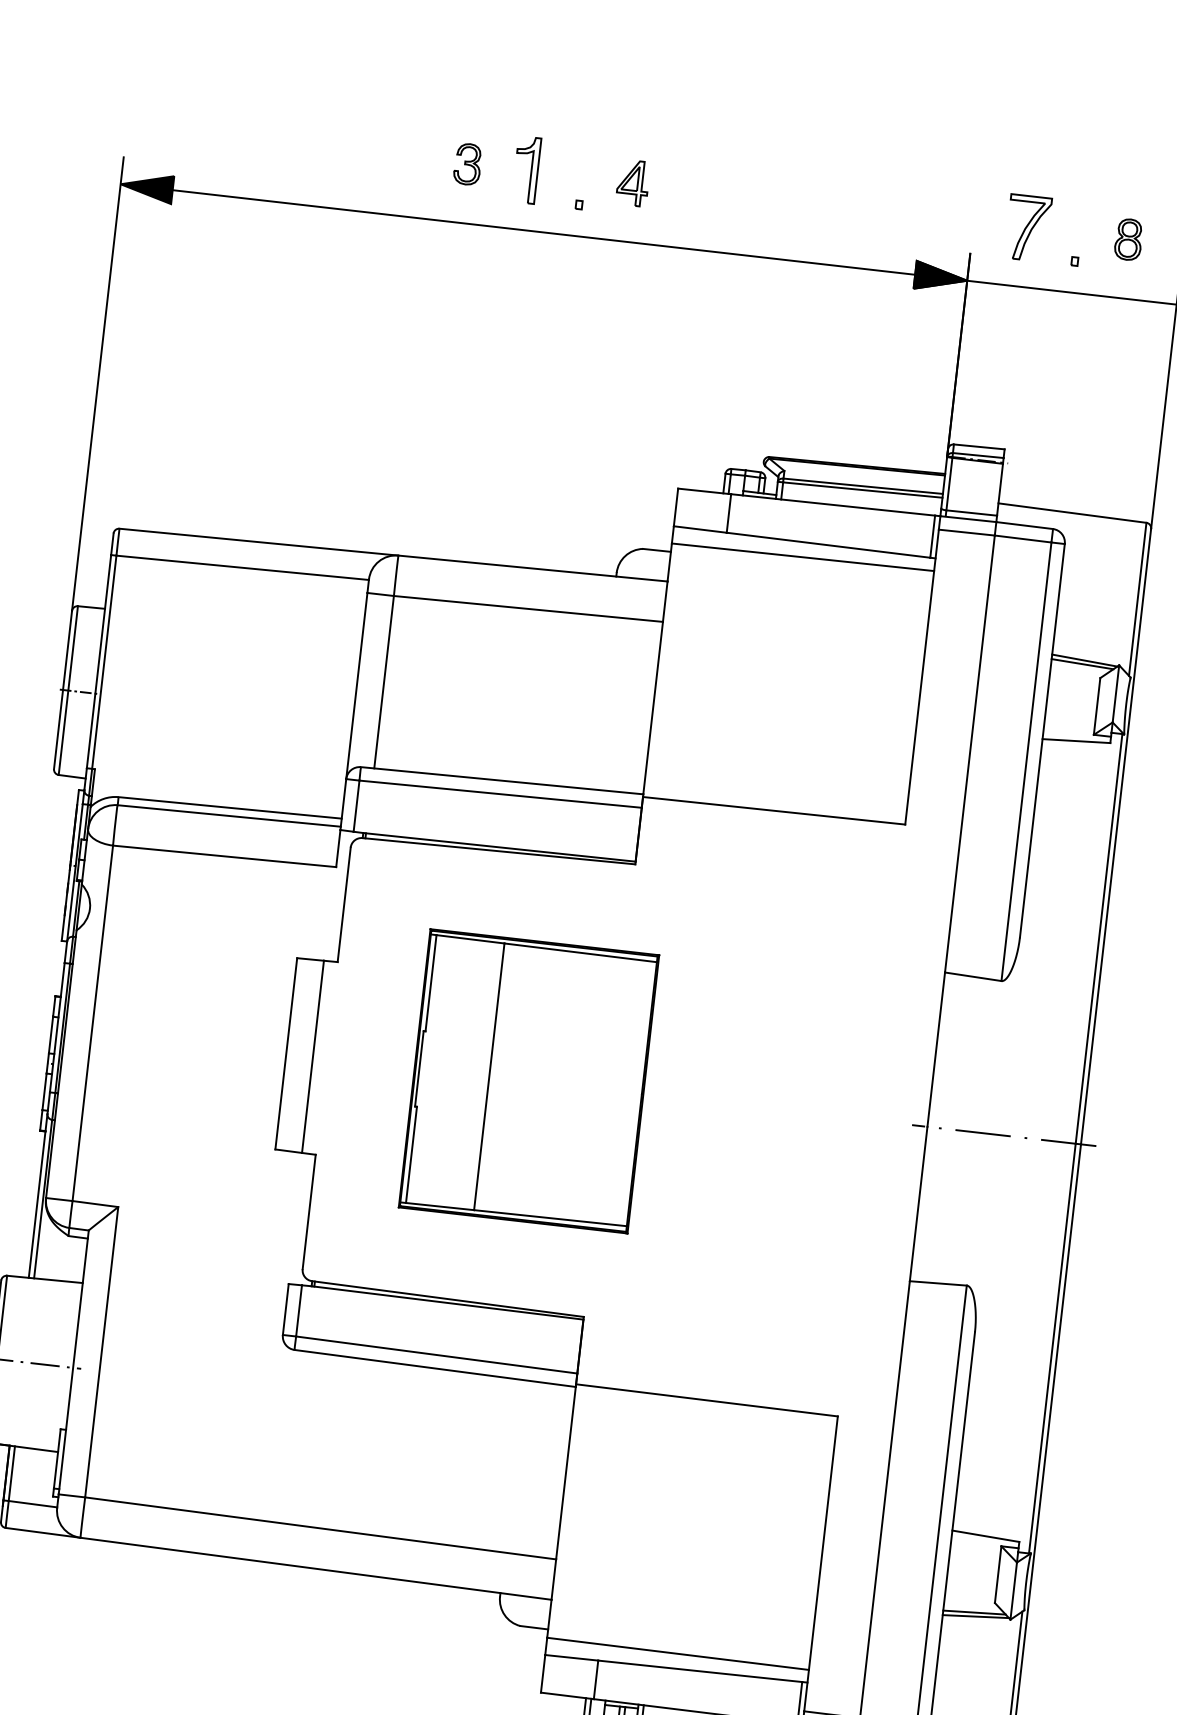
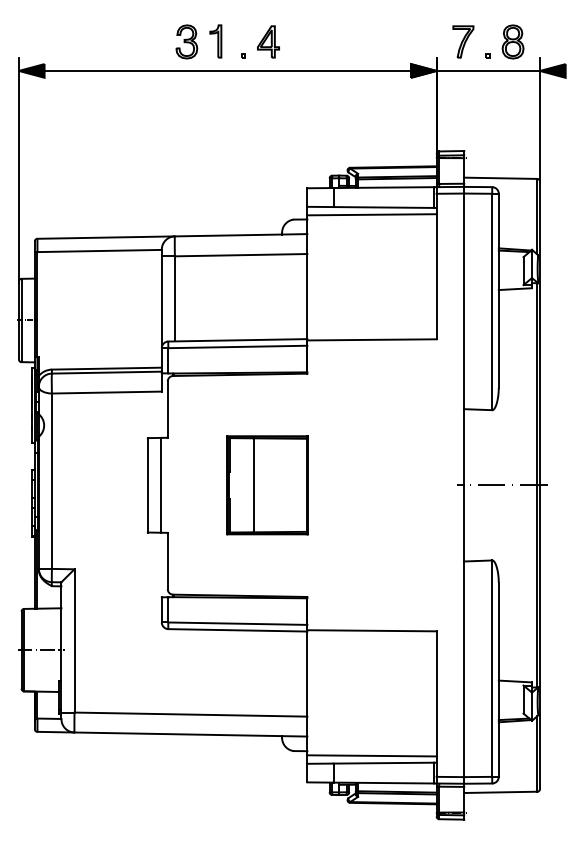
part: (467, 163) -> (186, 41), size x1.67
part: (633, 182) -> (268, 41), size x1.43
part: (1127, 238) -> (512, 41), size x1.67
part: (528, 1081) -> (267, 485), size x0.71

